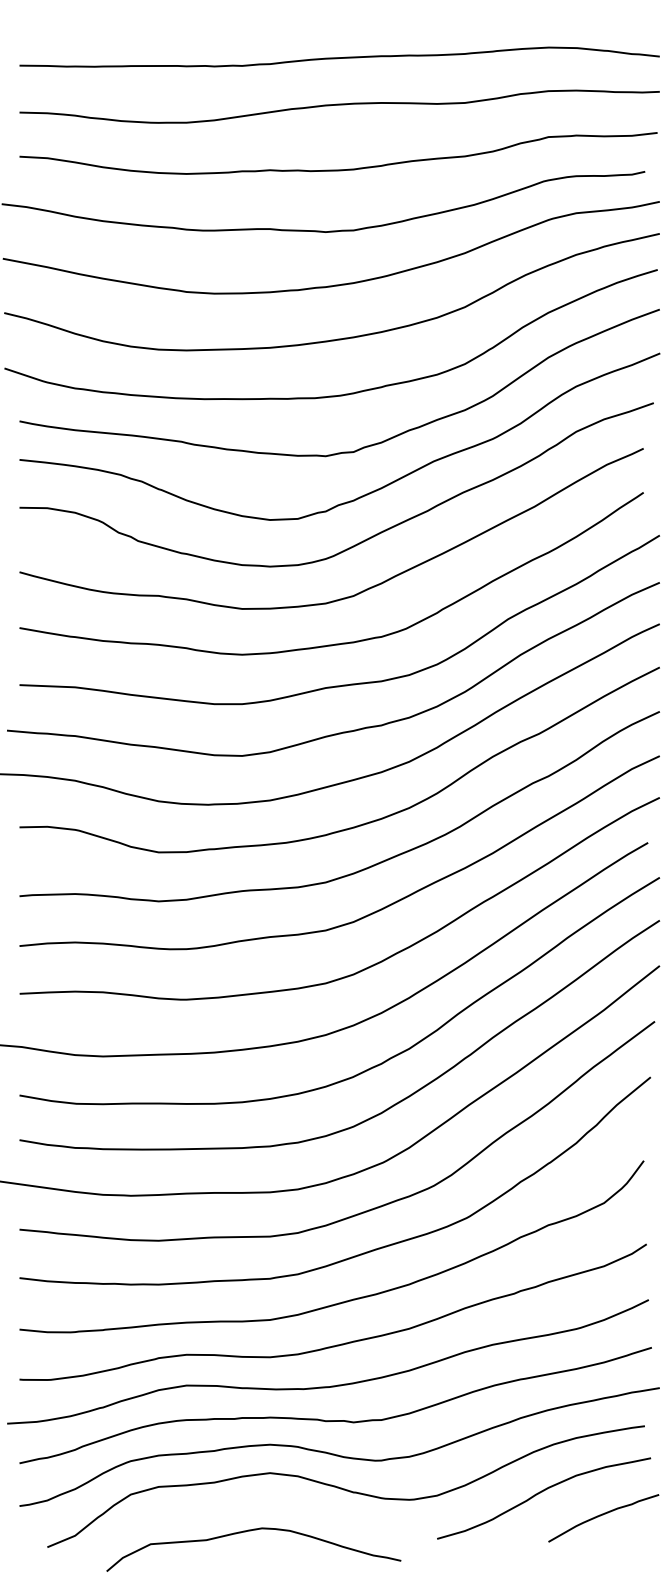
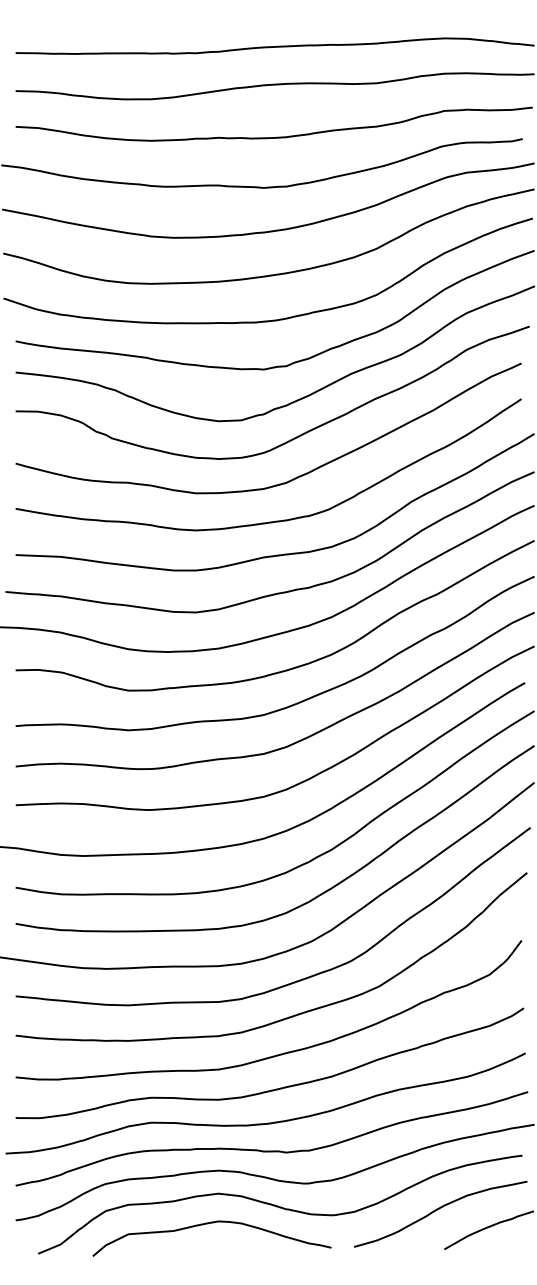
curve: (251, 1531) -> (210, 1223), moved

